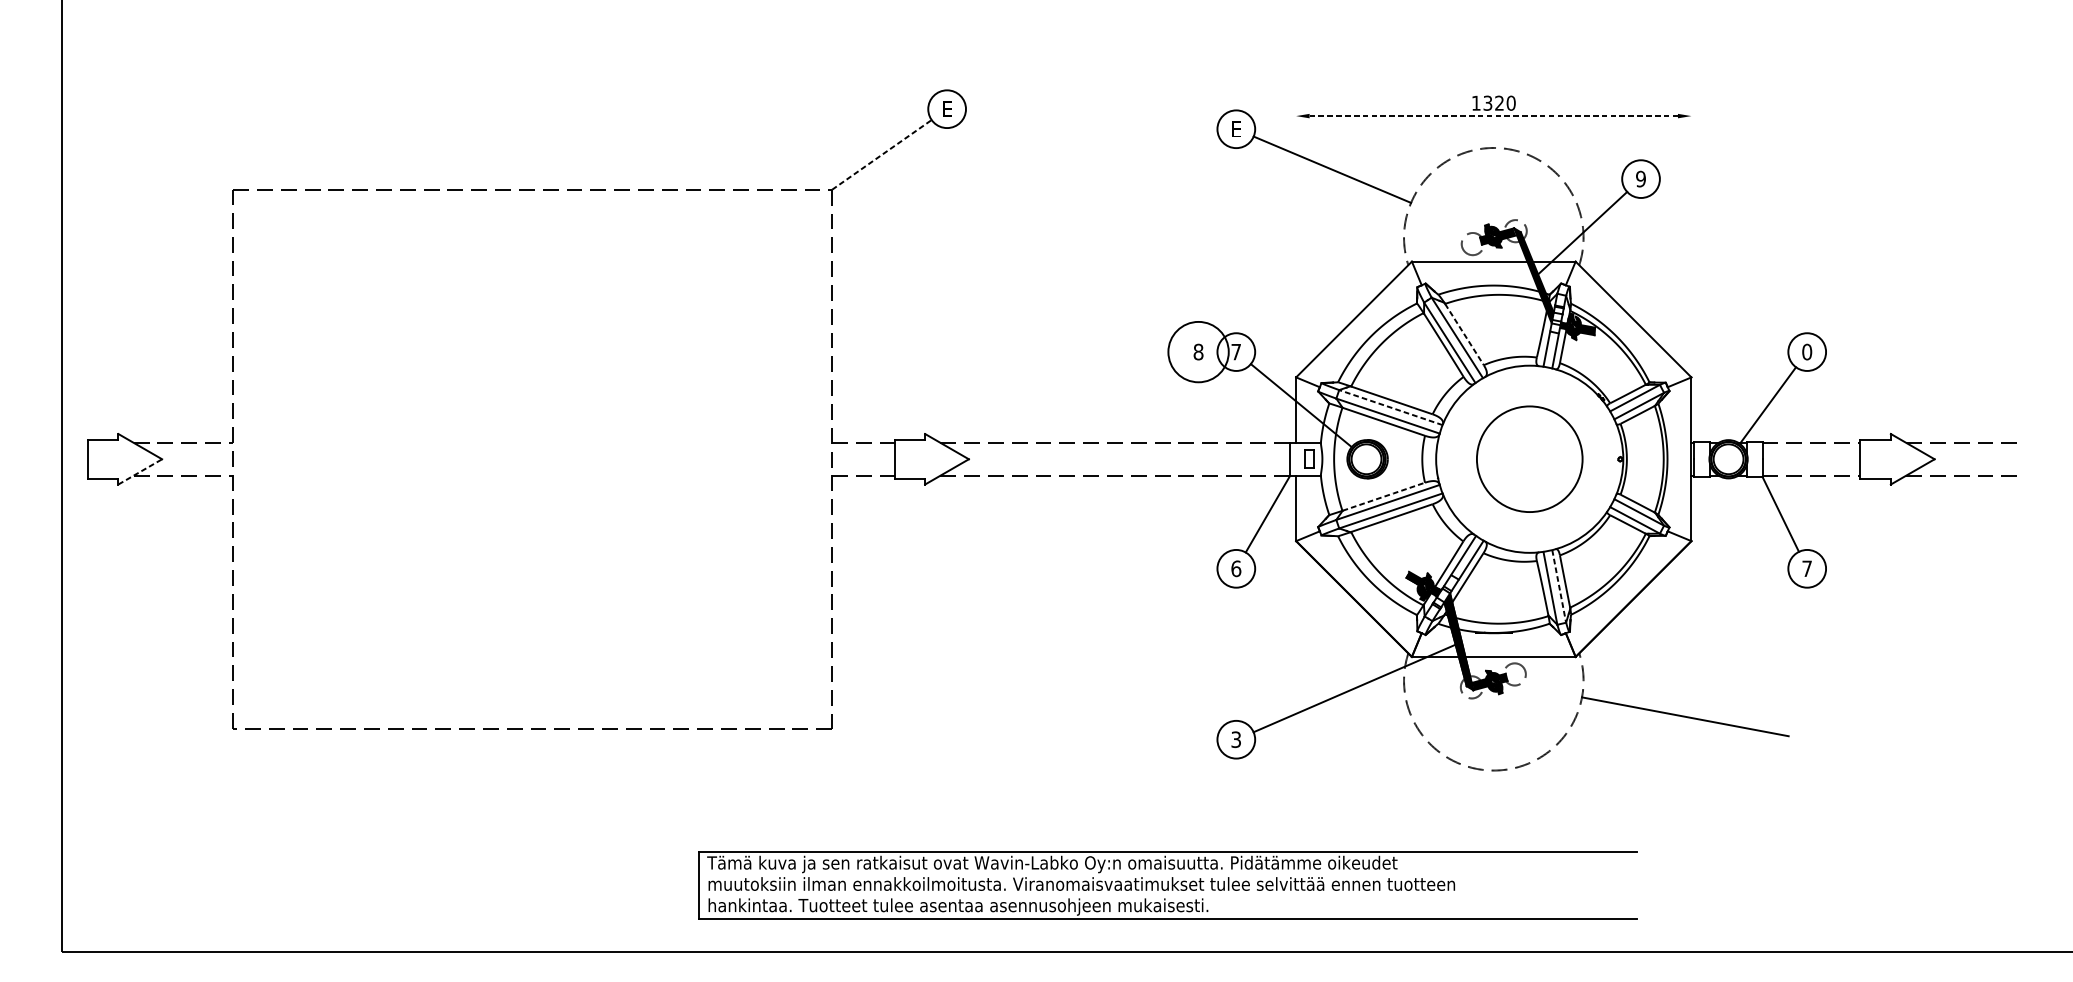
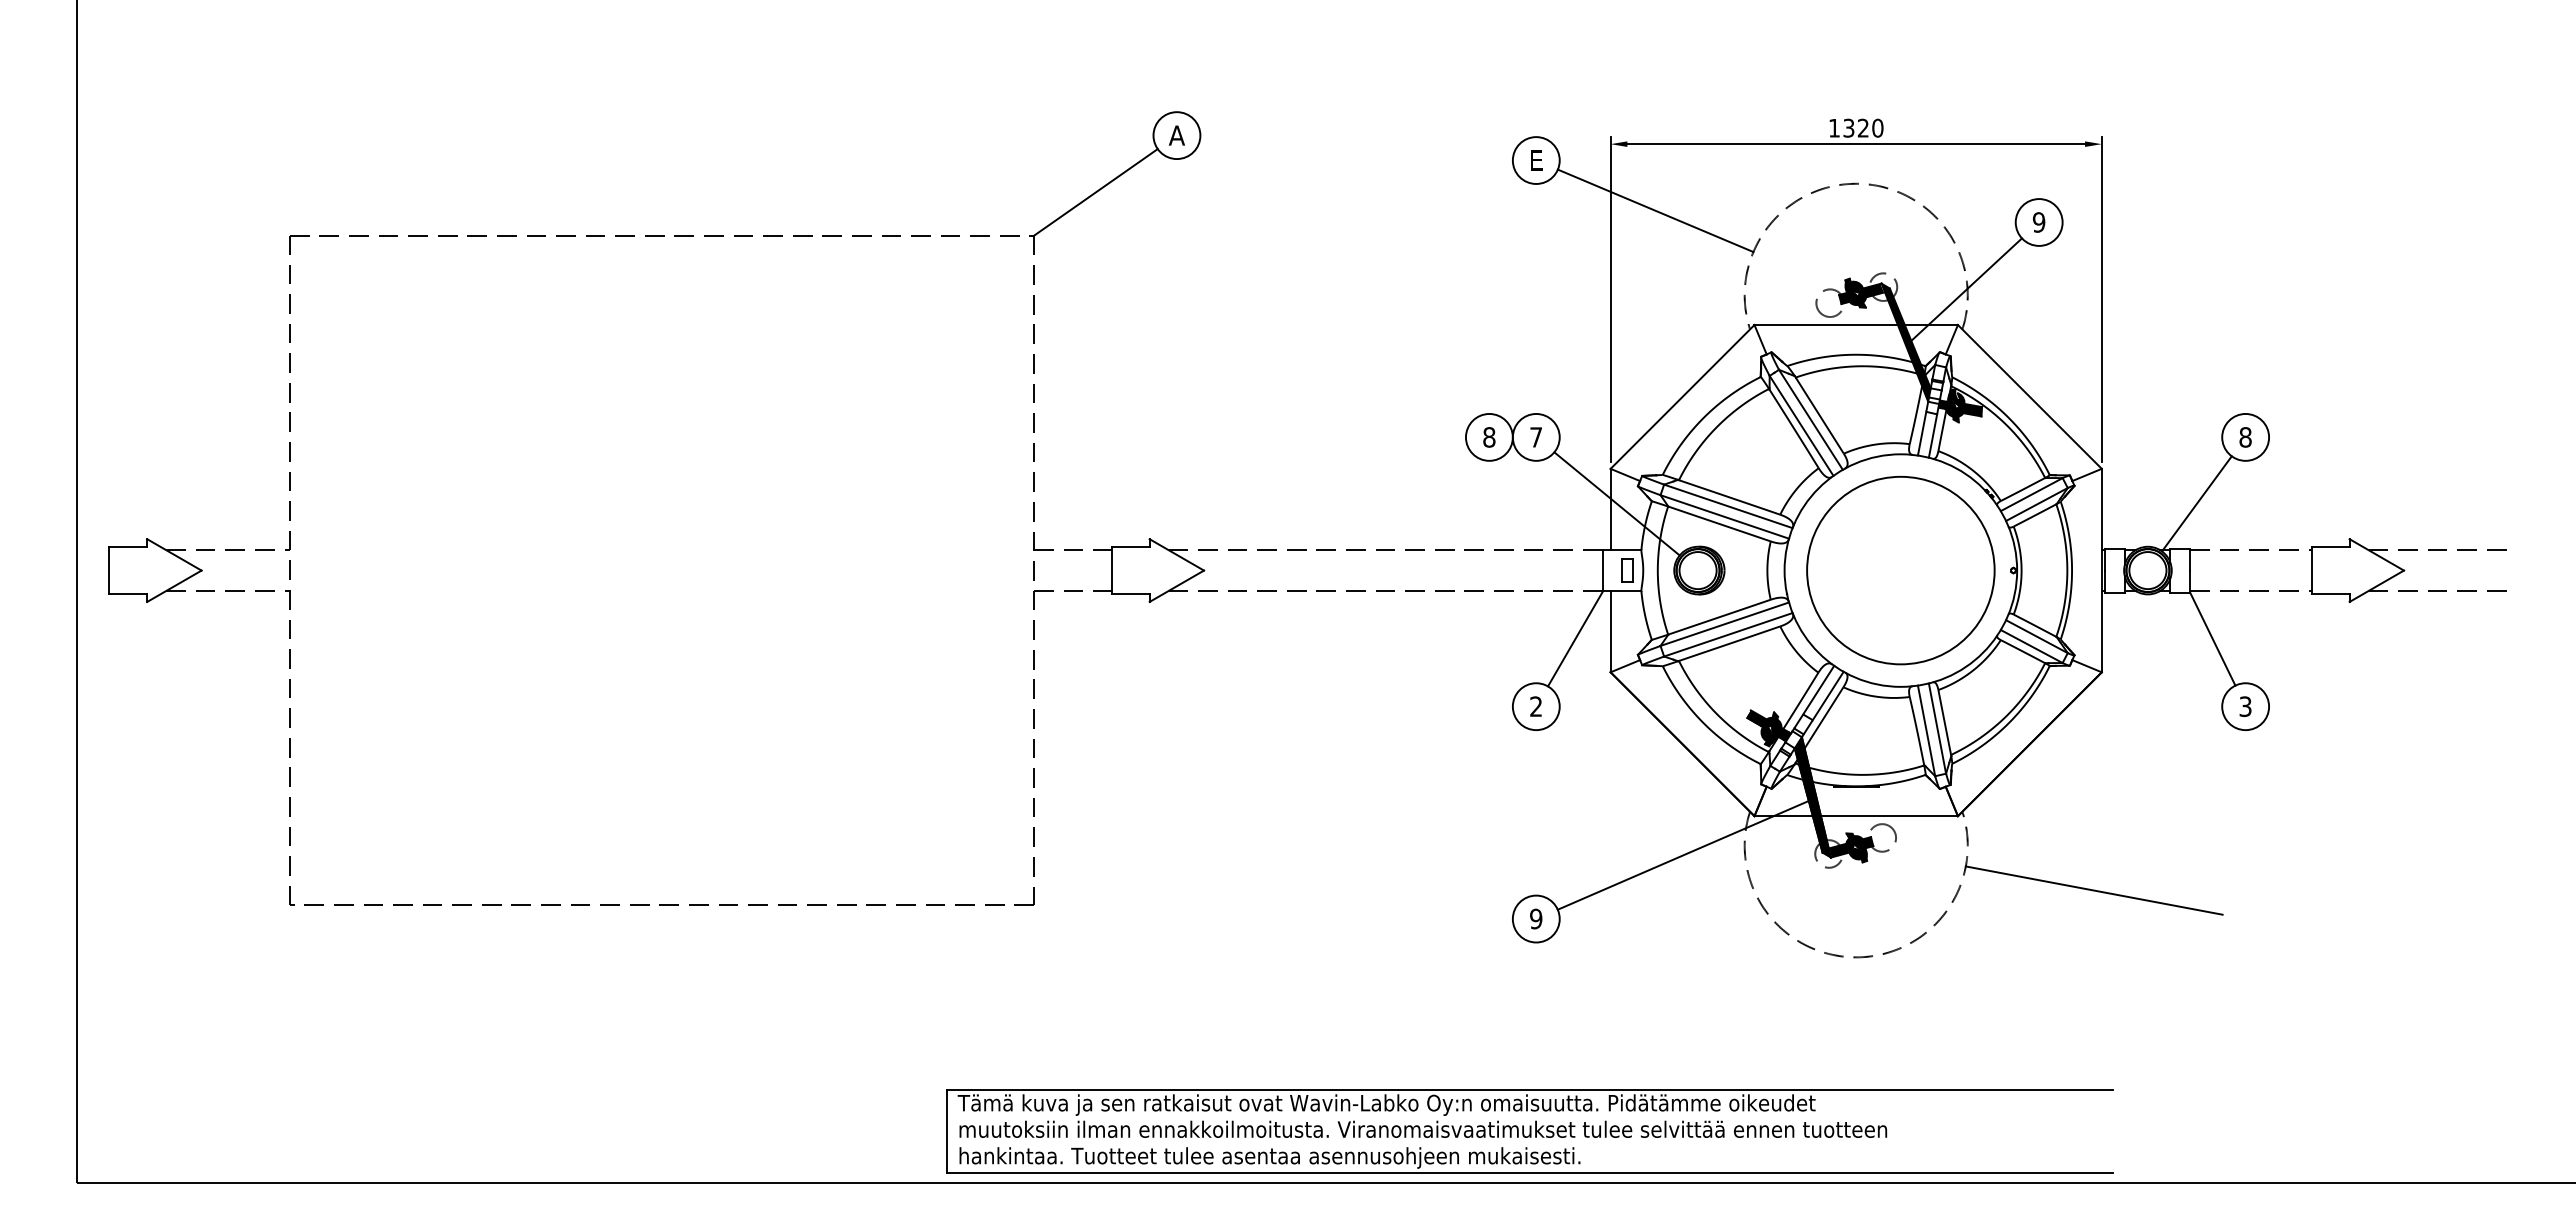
text: (946, 109) -> (1176, 135), E -> A
line: (1494, 116) -> (1856, 144), dashed -> solid
line: (881, 154) -> (1095, 192), dashed -> solid
line: (1296, 241) -> (1610, 299), added
line: (1691, 241) -> (2101, 299), added
line: (1464, 334) -> (1819, 415), dashed -> solid
circle: (1197, 351) -> (1488, 436), size x0.62
text: (1807, 352) -> (2245, 437), 0 -> 8
line: (1391, 407) -> (1728, 506), dashed -> solid
circle: (1529, 459) -> (1900, 570), size x1.43
line: (140, 472) -> (174, 586), dashed -> solid
line: (1383, 497) -> (1719, 617), dashed -> solid
text: (1236, 568) -> (1536, 706), 6 -> 2
text: (1807, 568) -> (2245, 706), 7 -> 3
line: (1559, 586) -> (1937, 728), dashed -> solid
text: (1236, 739) -> (1536, 918), 3 -> 9
part: (1167, 885) -> (1529, 1131), moved

